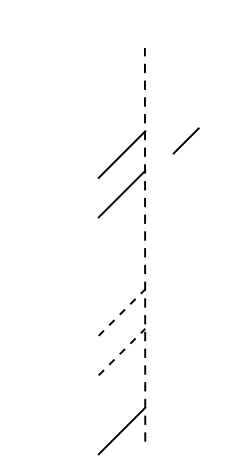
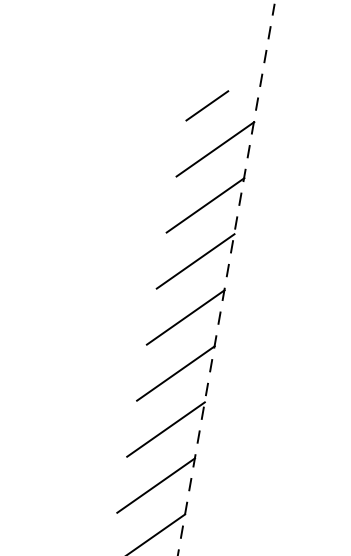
line: (185, 140) -> (206, 105), moved
line: (121, 233) -> (194, 261), added
line: (121, 272) -> (185, 316), added
line: (121, 312) -> (175, 373), dashed -> solid
line: (121, 352) -> (165, 430), dashed -> solid
line: (121, 391) -> (155, 485), added

